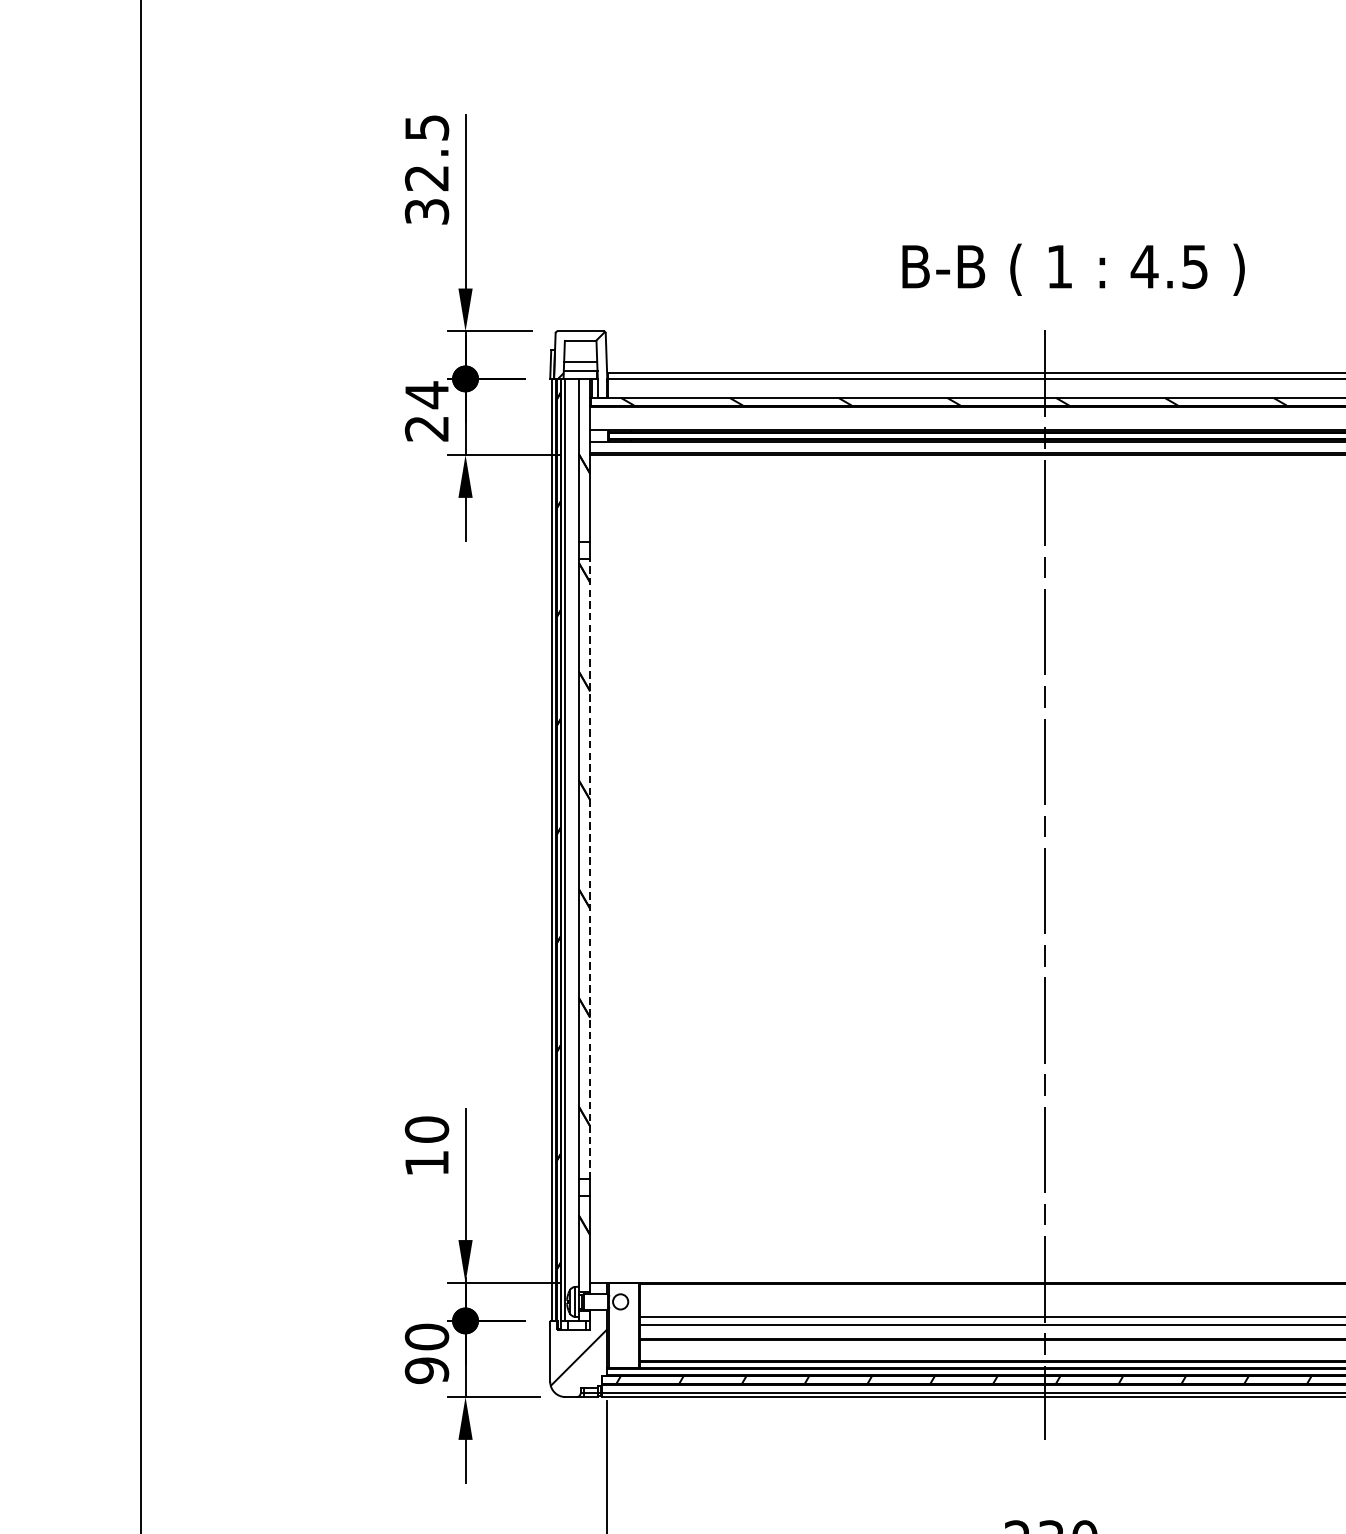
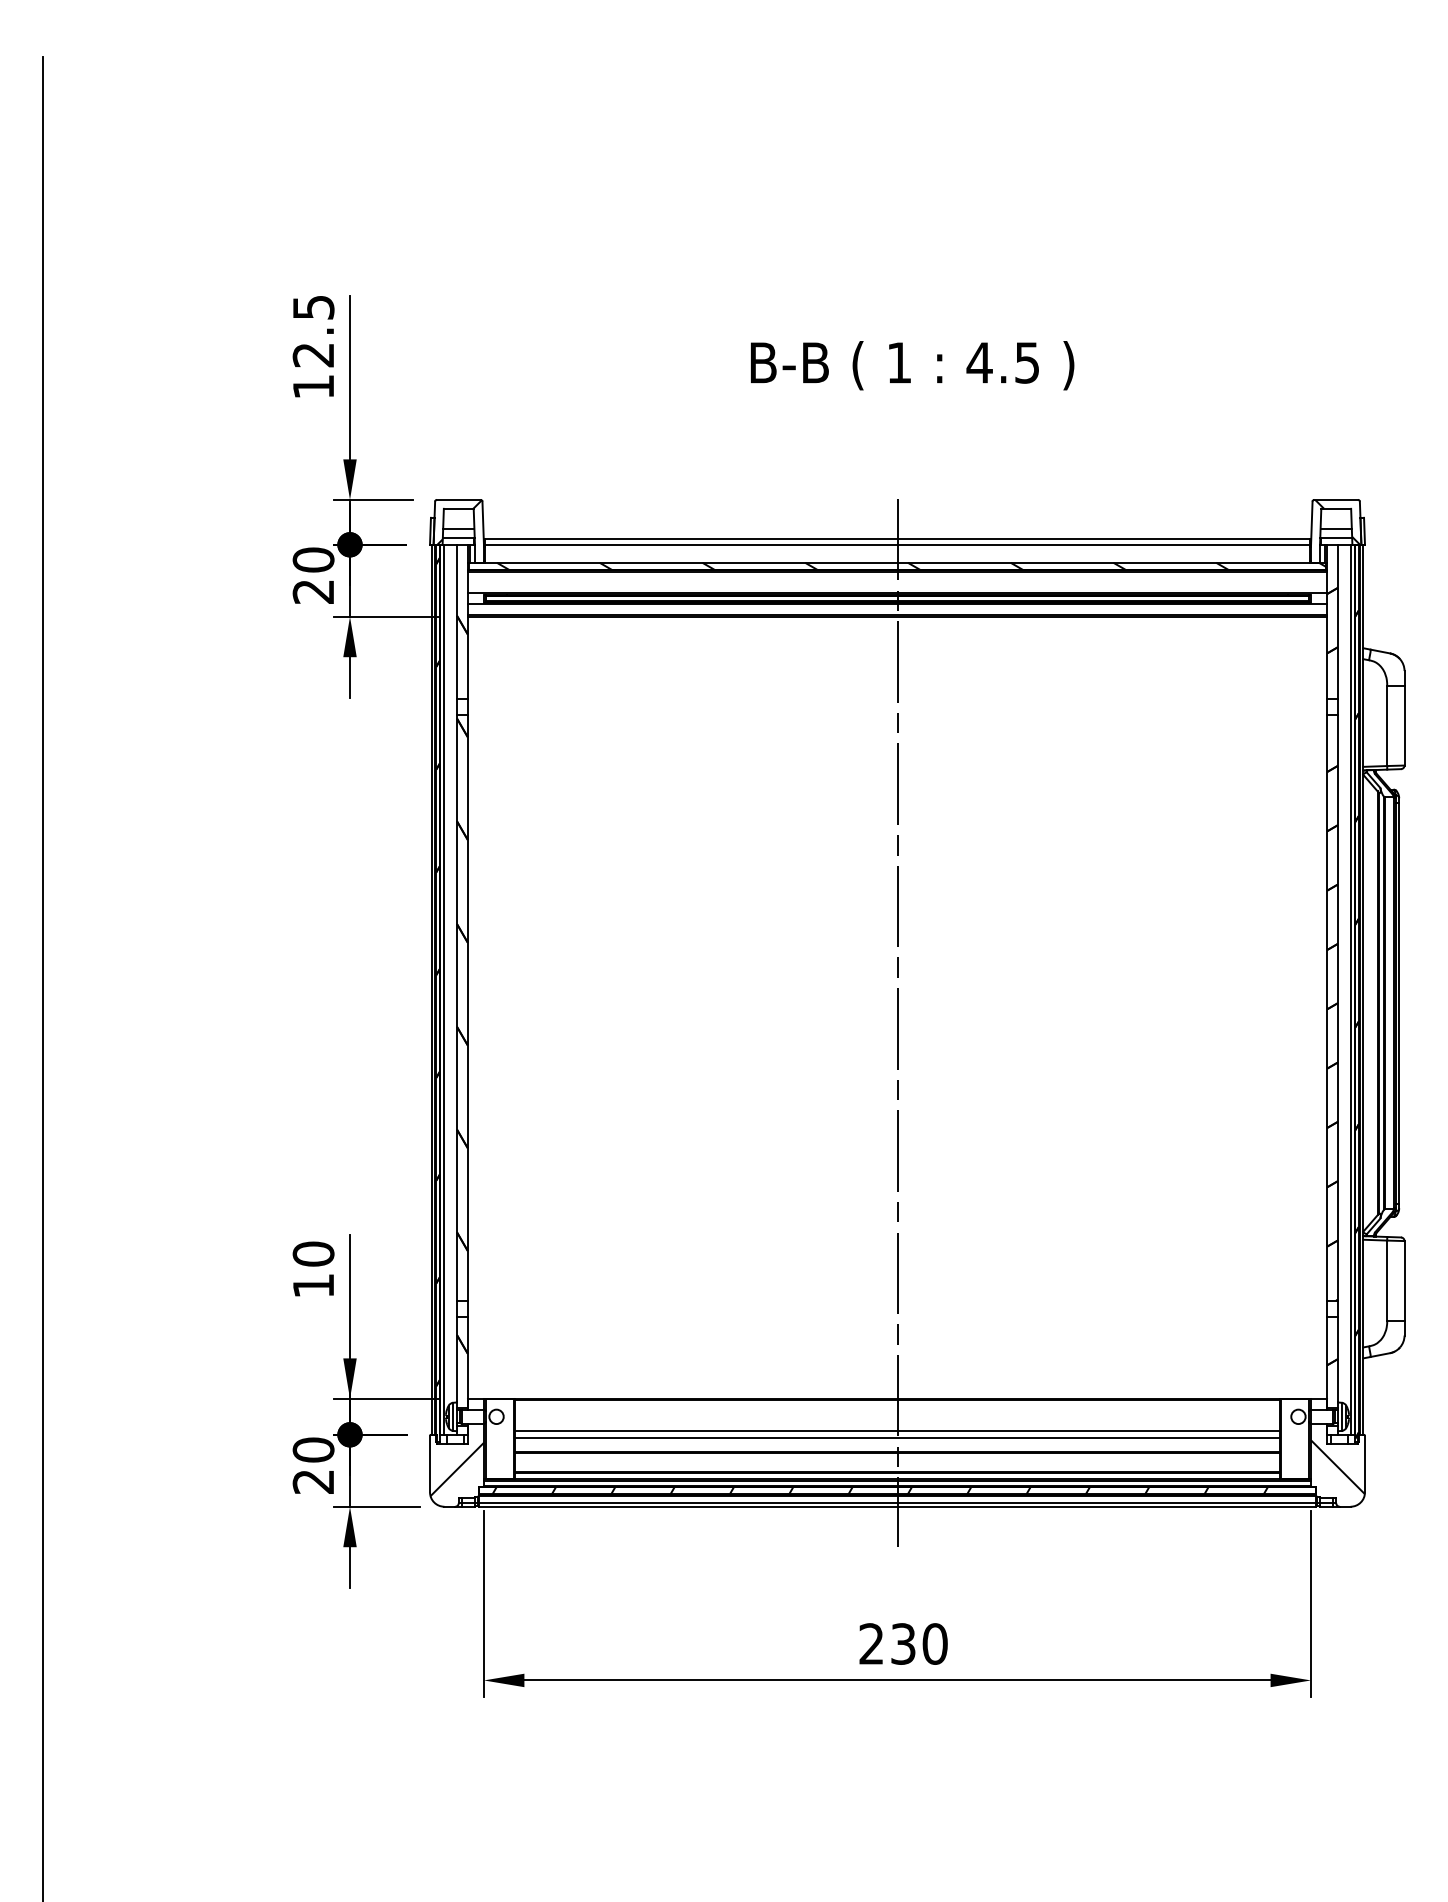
text: (426, 211) -> (313, 386), 32.5 -> 12.5
text: (1073, 269) -> (912, 365), moved
text: (426, 395) -> (313, 560), 24 -> 20
line: (589, 868) -> (467, 1007), dashed -> solid
text: (426, 1370) -> (313, 1481), 90 -> 20

